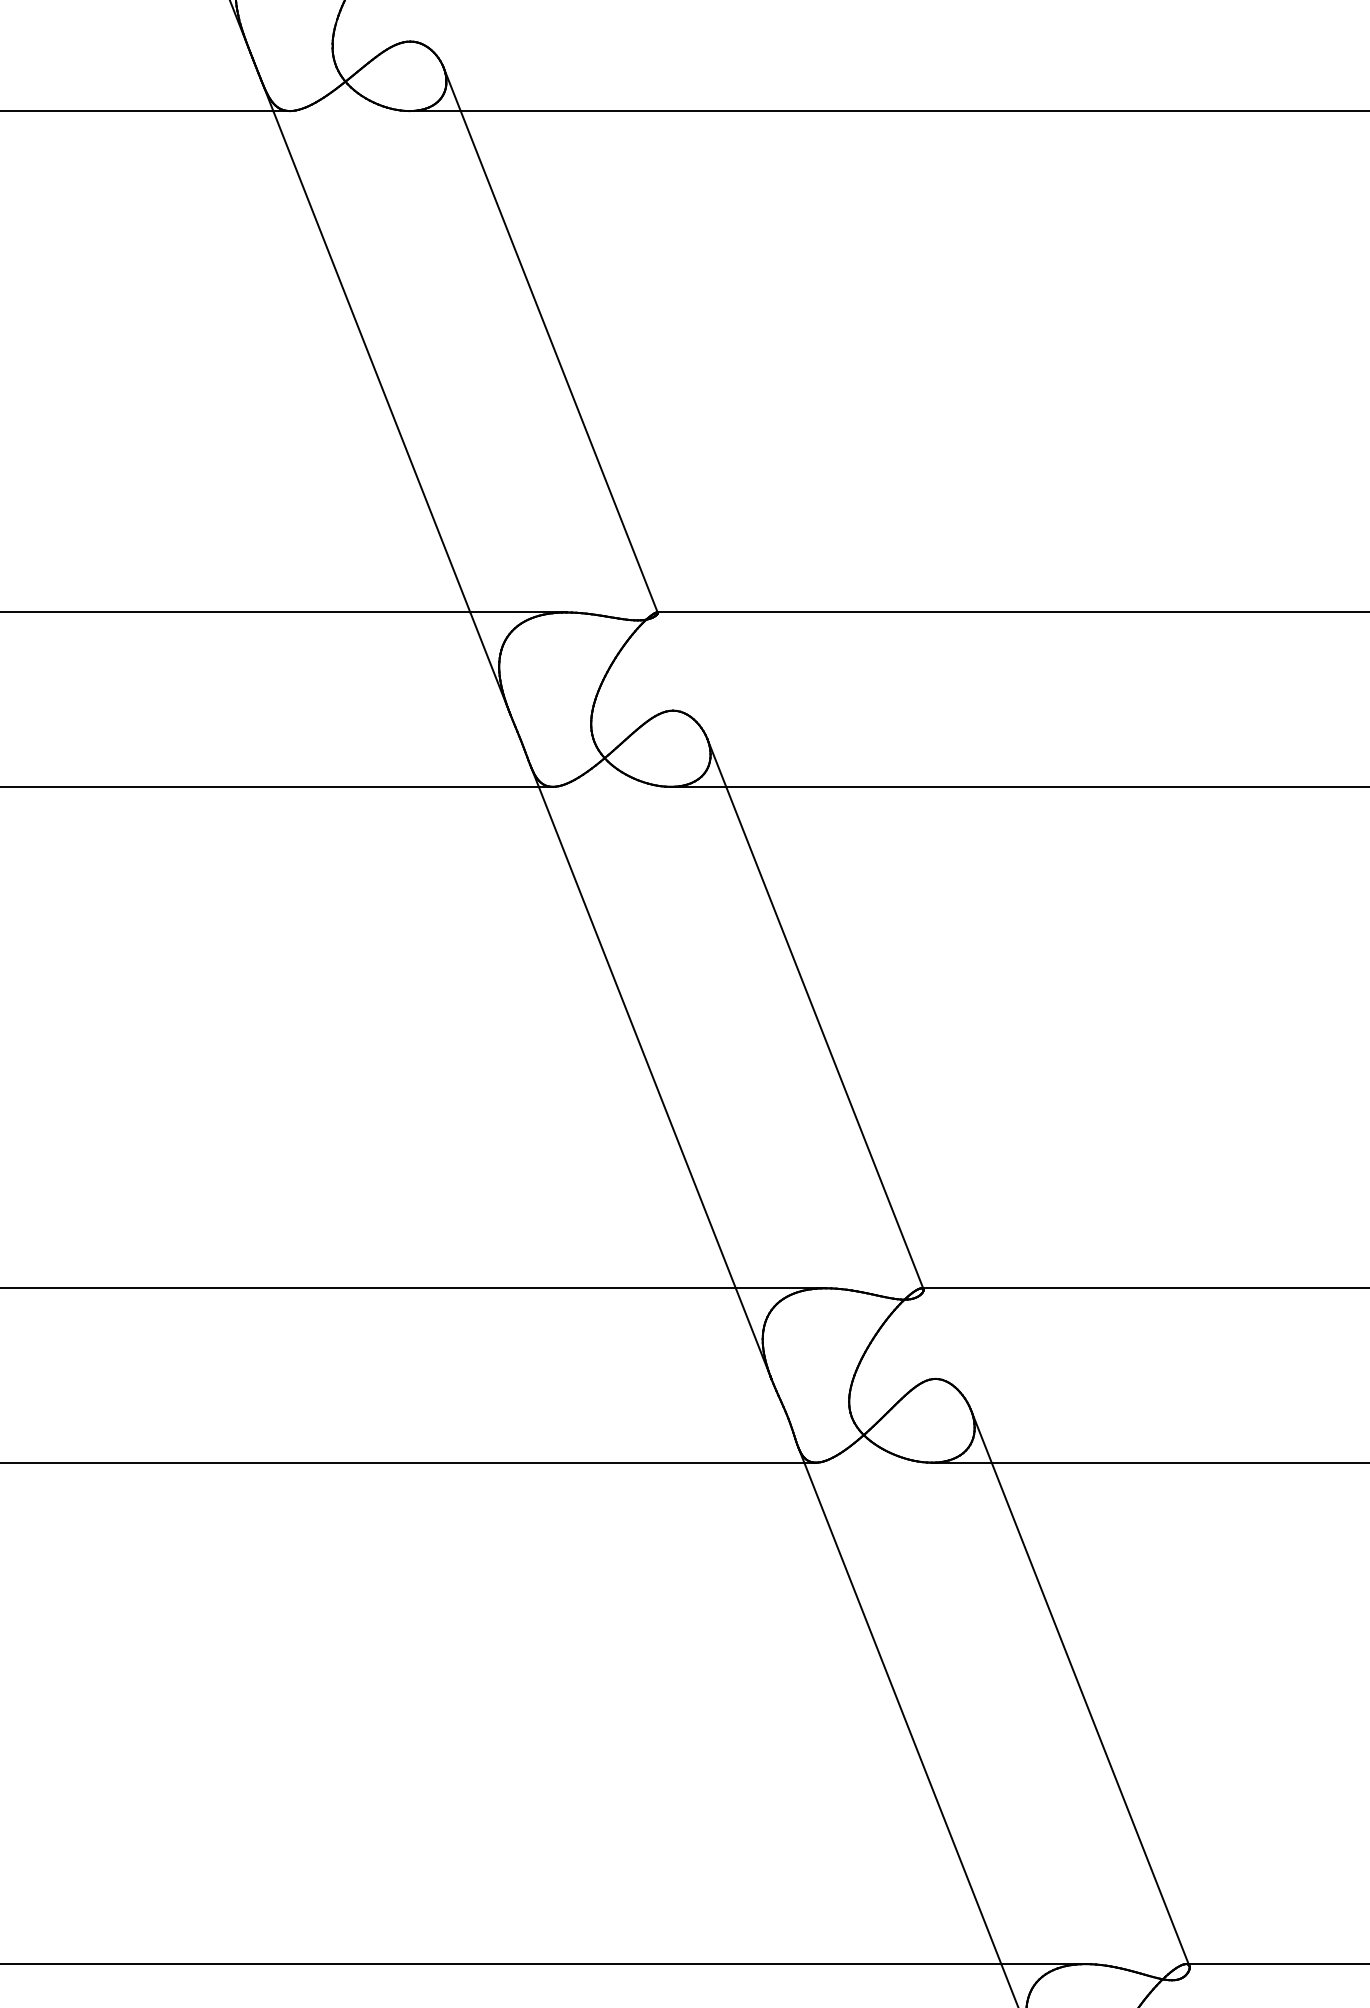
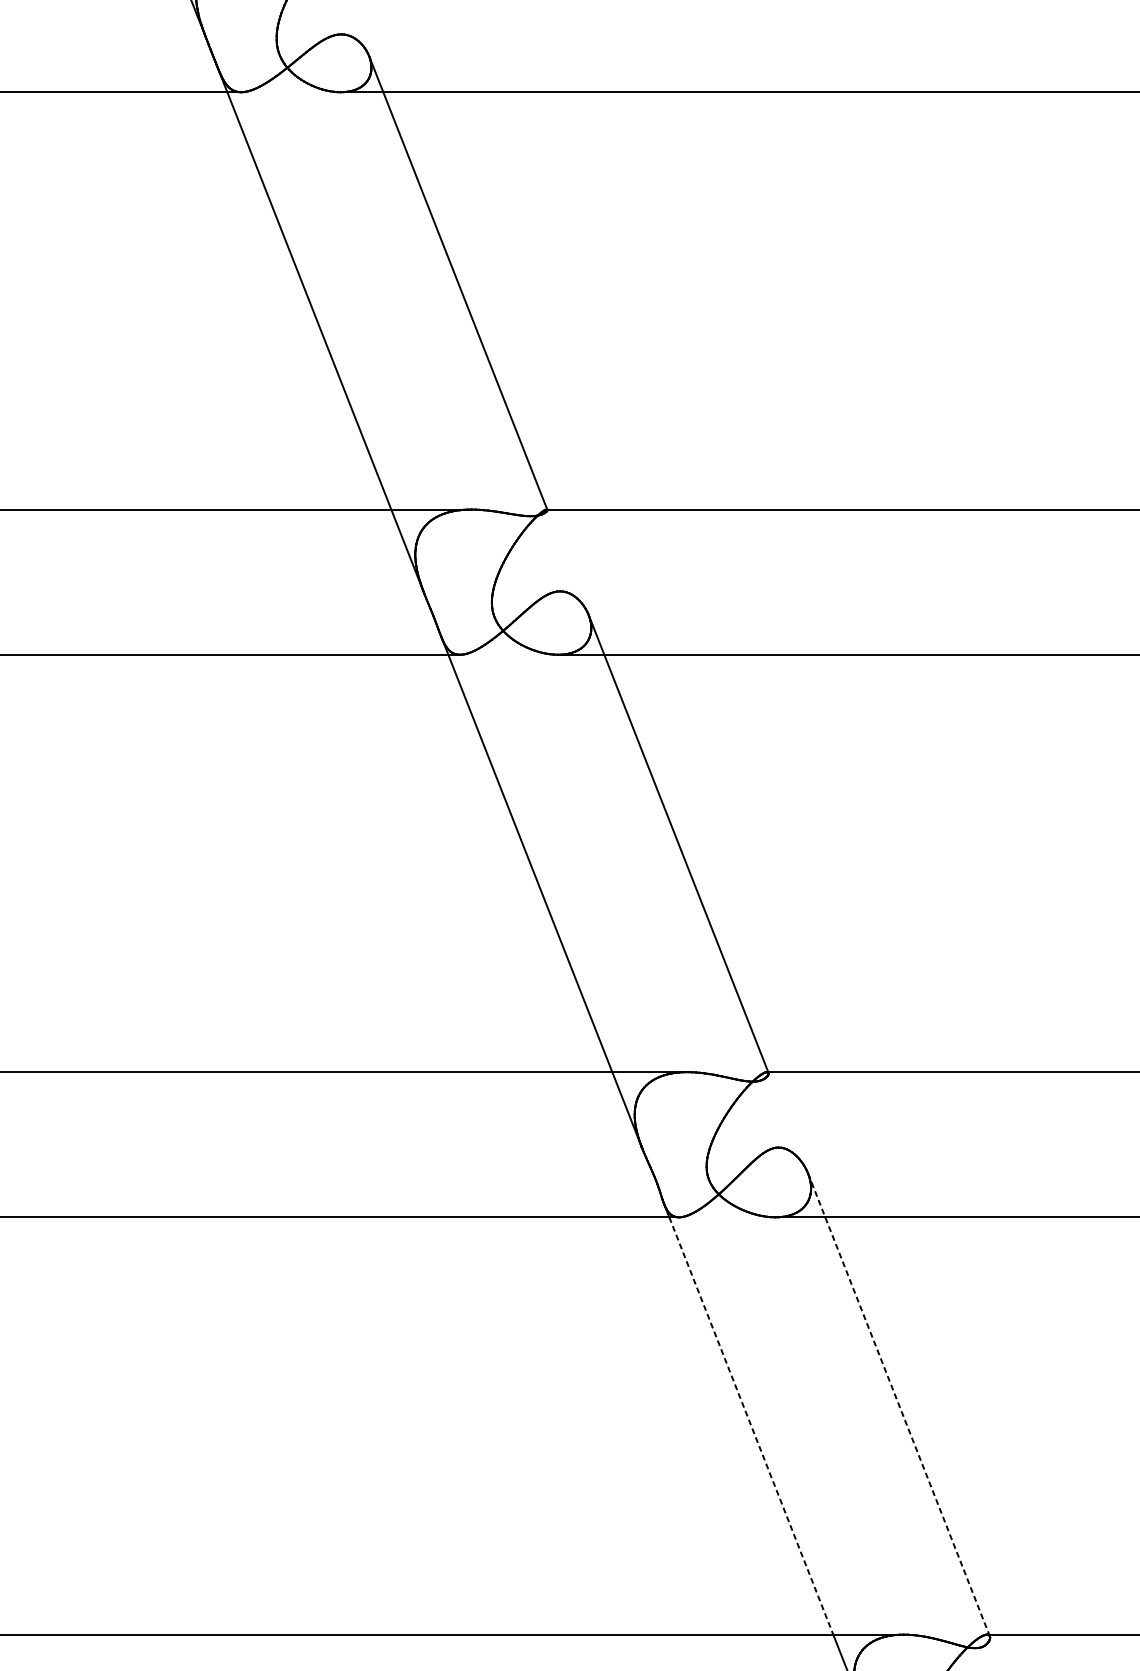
line: (1080, 1688) -> (899, 1405), solid -> dashed
line: (903, 1713) -> (751, 1426), solid -> dashed

